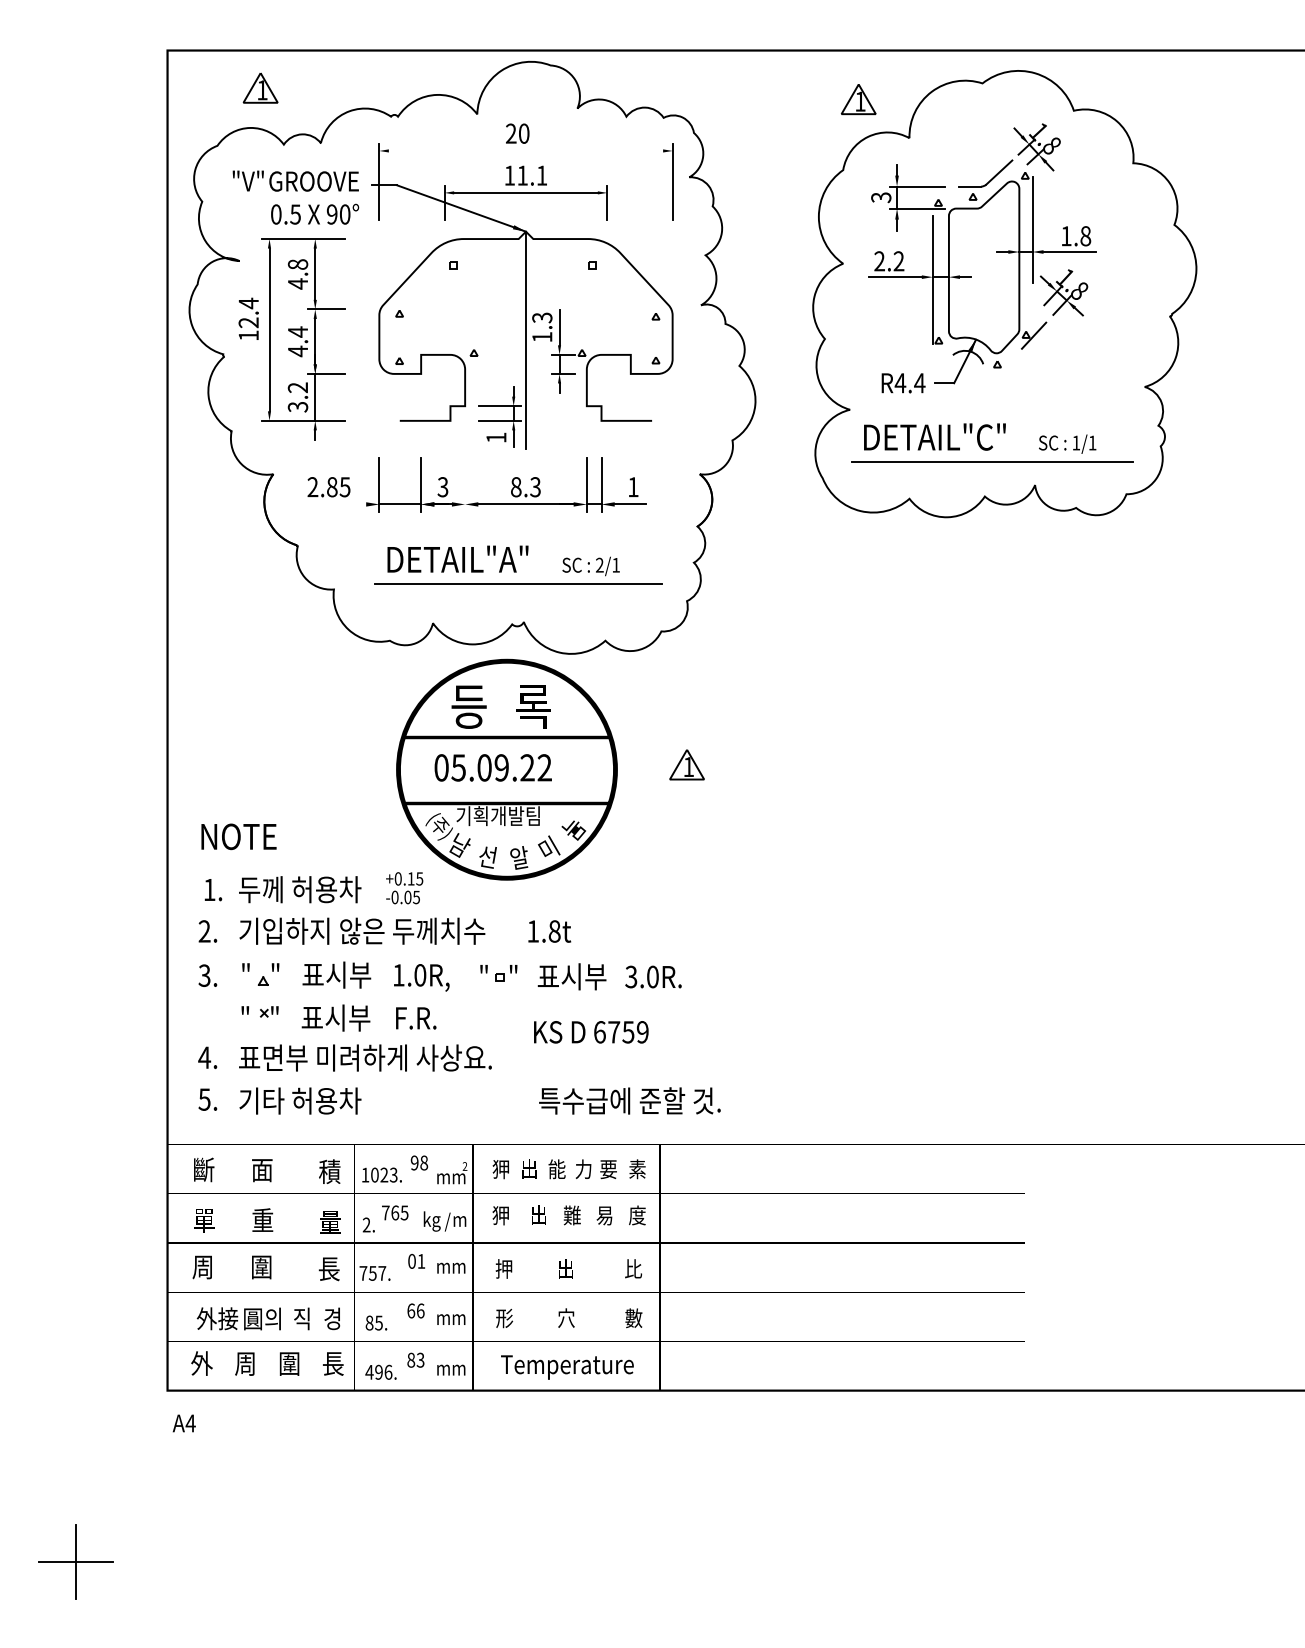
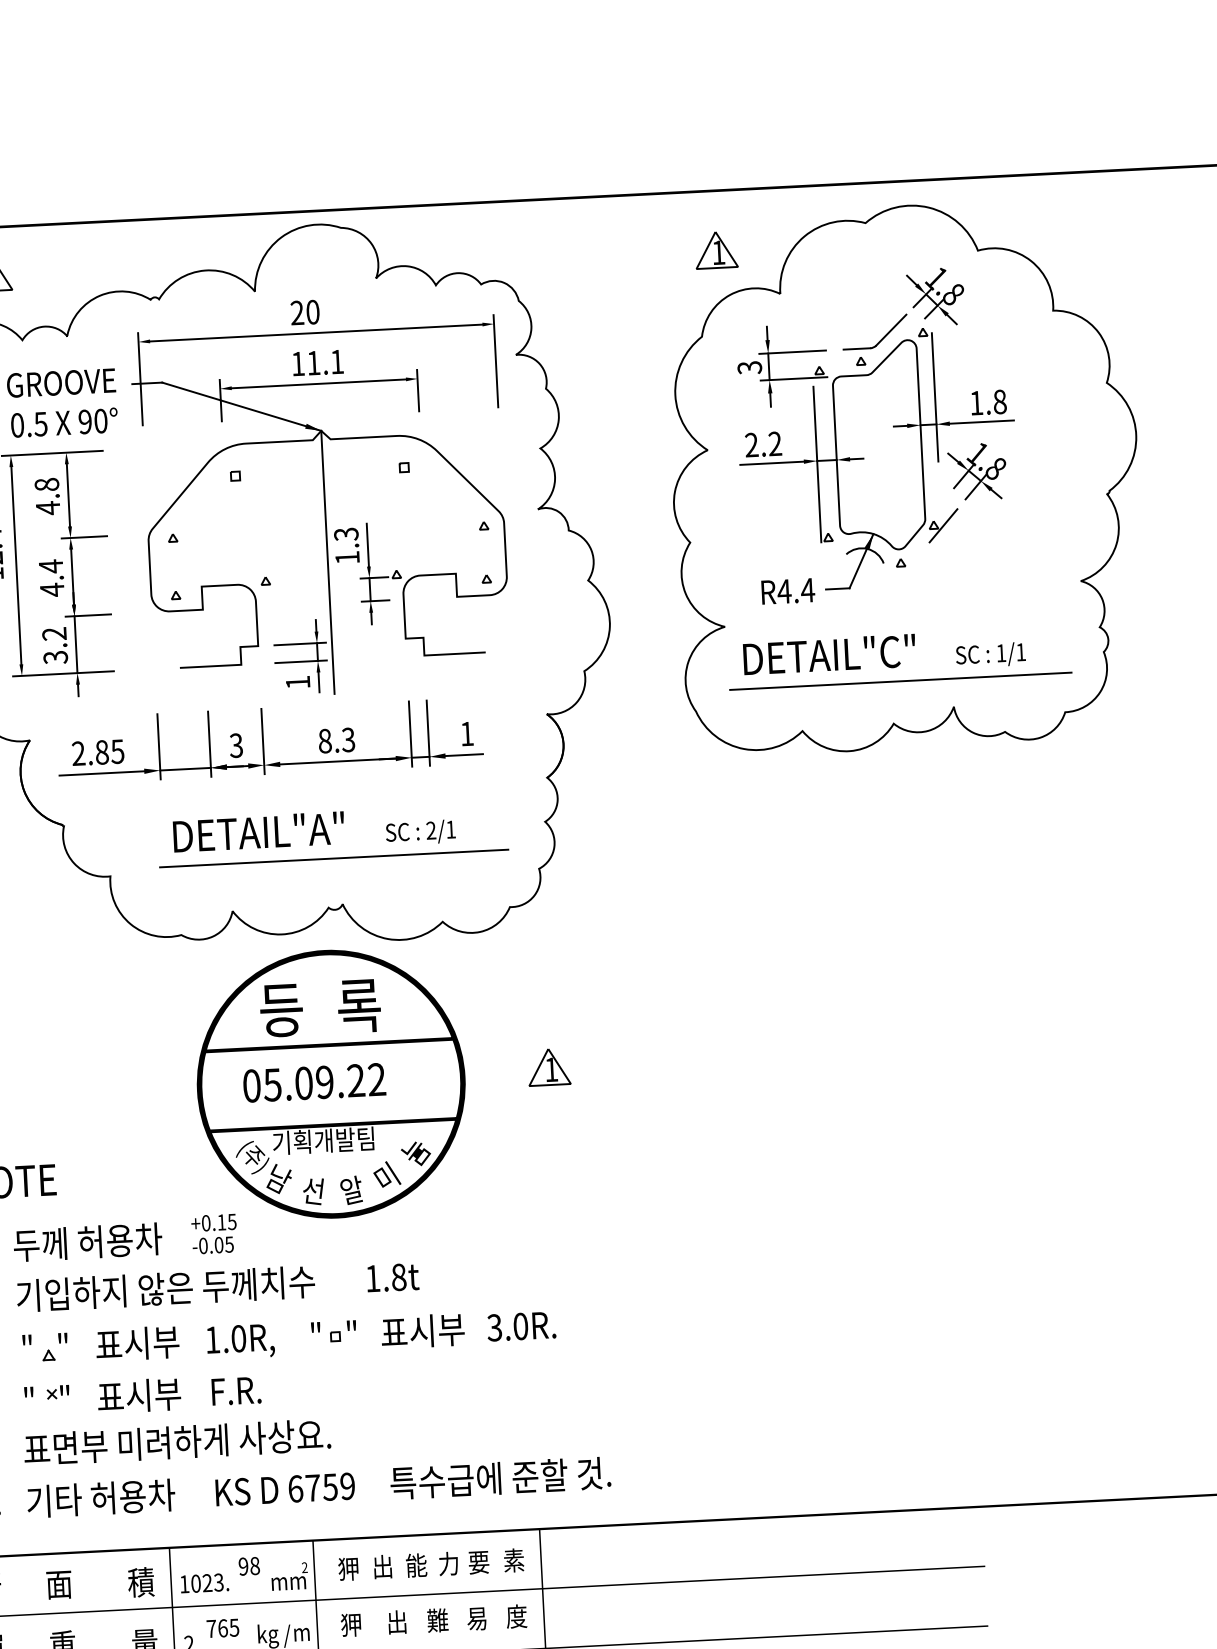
line: (525, 150) -> (315, 332), added
line: (465, 484) -> (263, 741), added
line: (331, 504) -> (102, 773), added
text: (591, 1032) -> (285, 1489), moved

